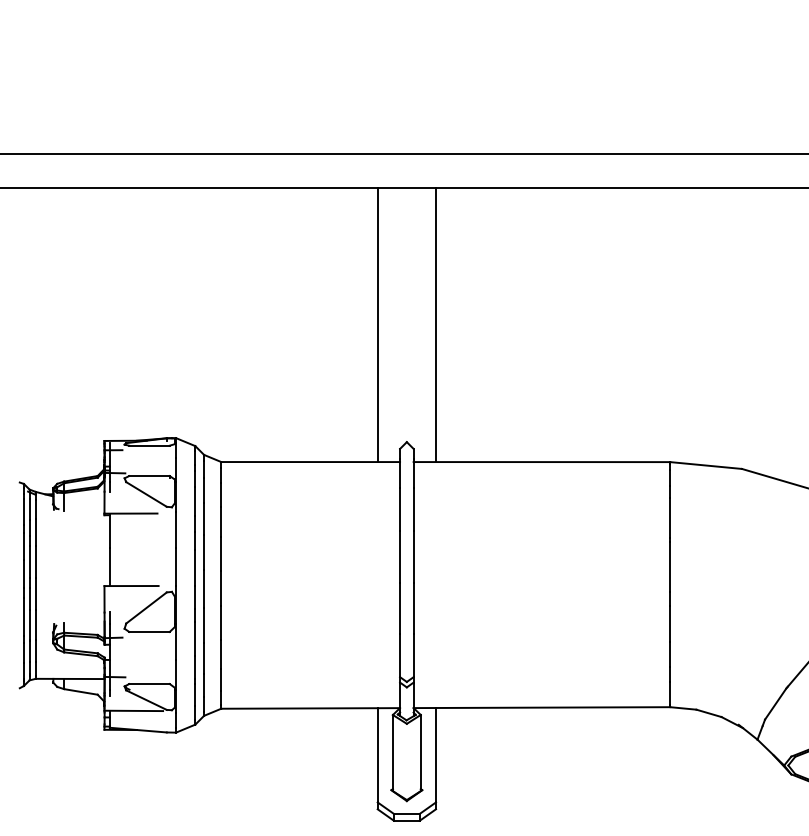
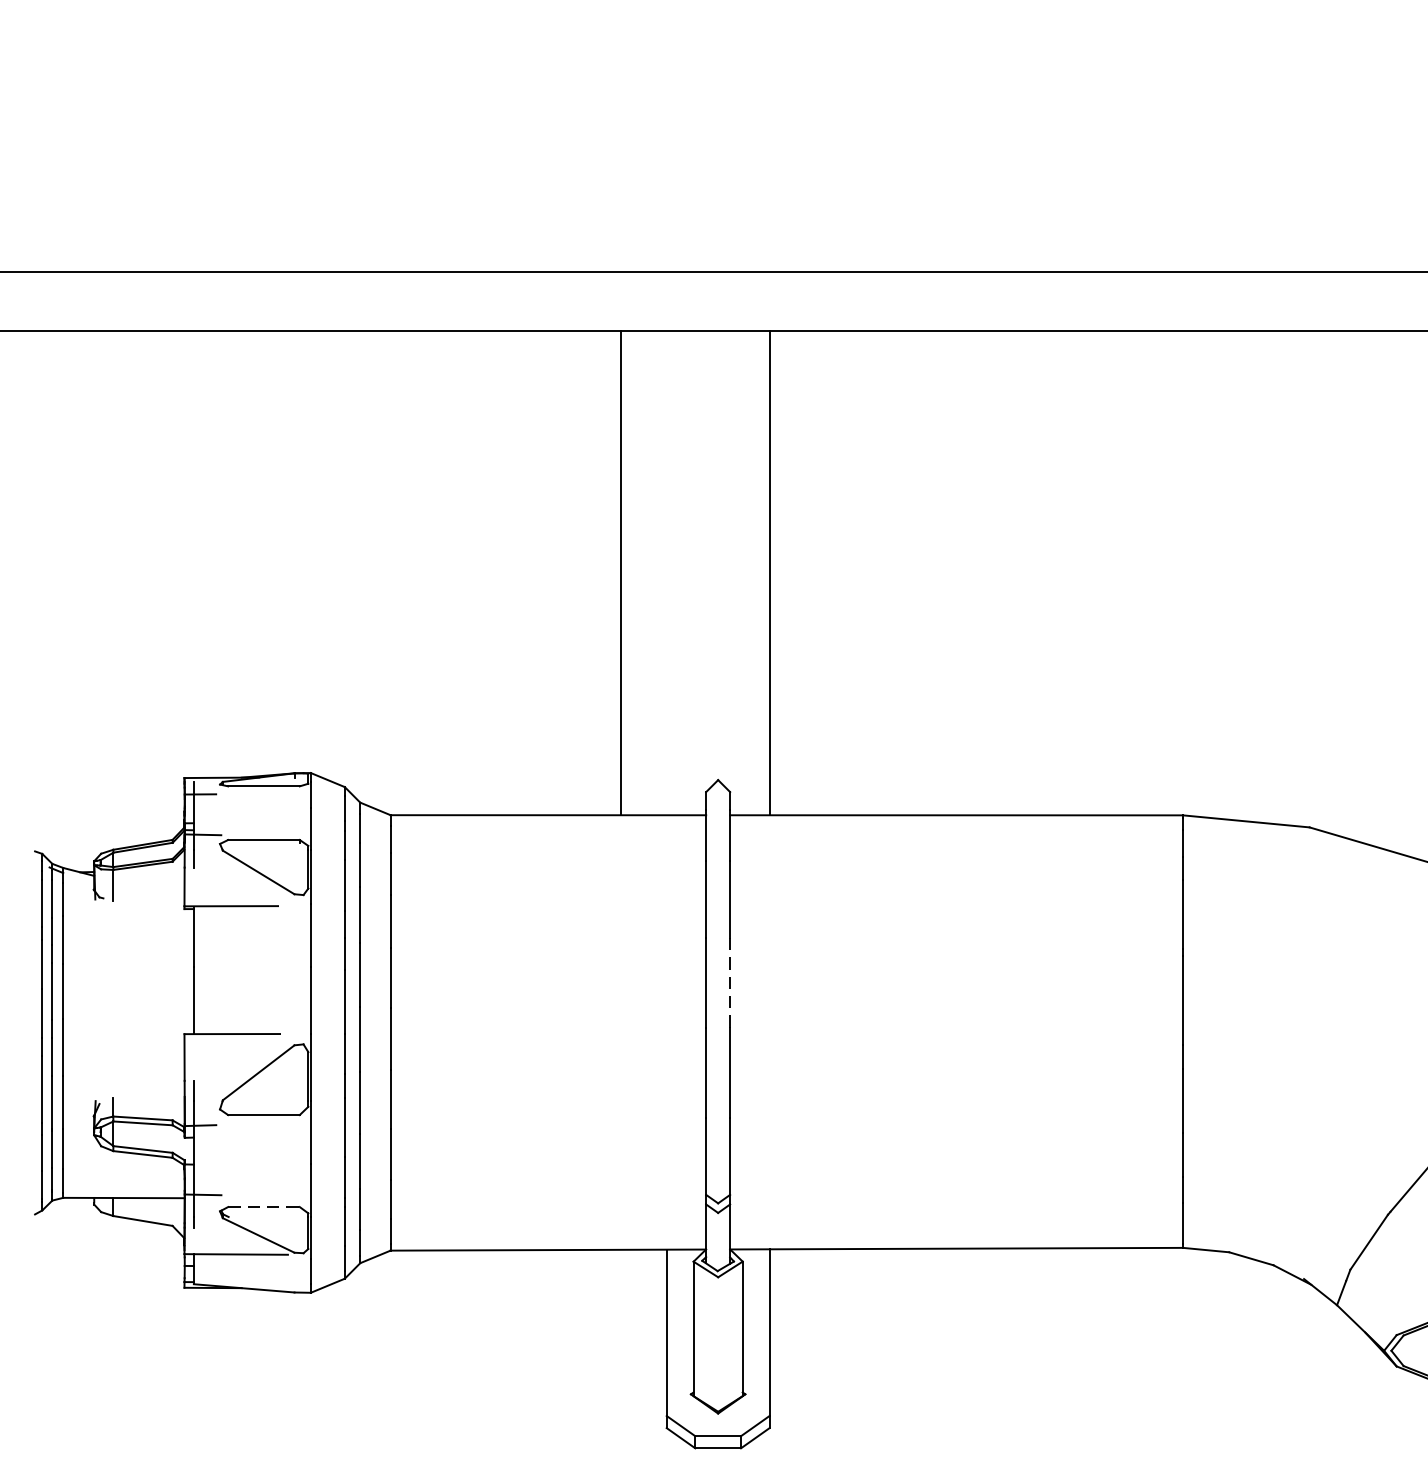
line: (377, 324) -> (620, 572), moved
line: (413, 557) -> (729, 983), solid -> dashed
line: (150, 684) -> (265, 1207), solid -> dashed

